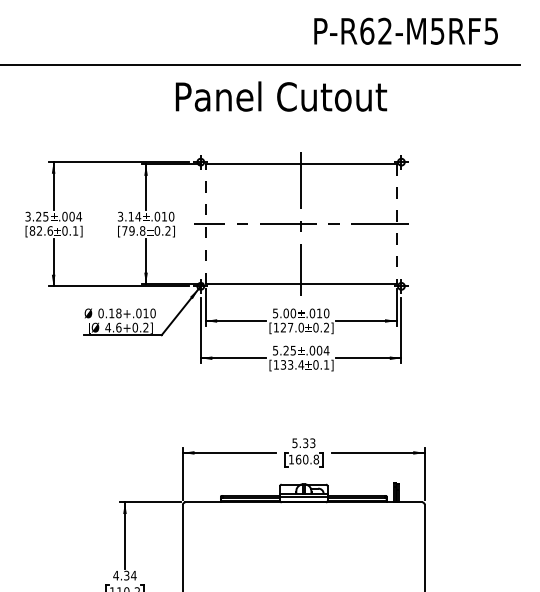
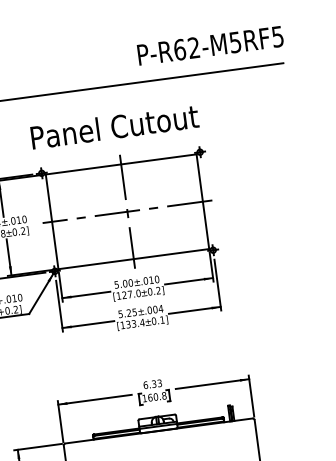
text: (405, 30) -> (210, 45), moved
text: (281, 96) -> (114, 126), moved
line: (205, 224) -> (52, 222), dashed -> solid
line: (396, 224) -> (202, 201), dashed -> solid
text: (294, 443) -> (145, 385), 5.33 -> 6.33

